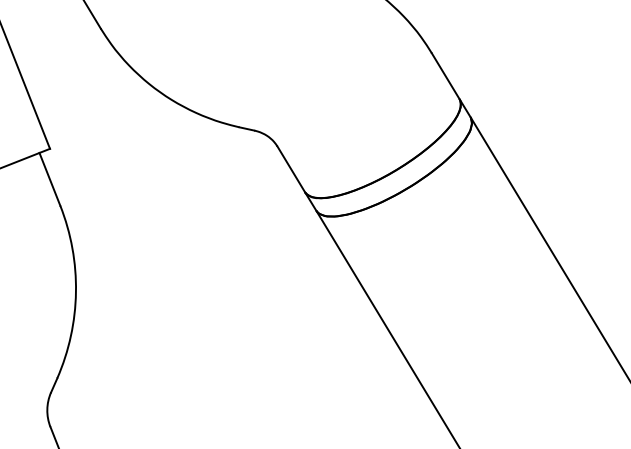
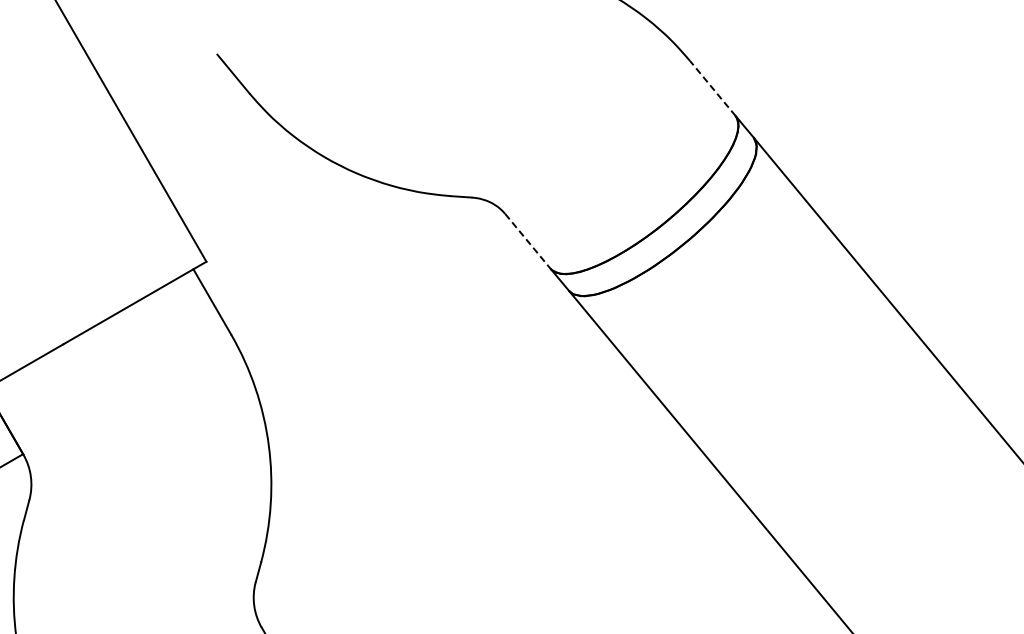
line: (445, 76) -> (712, 88), solid -> dashed
line: (291, 169) -> (528, 241), solid -> dashed

